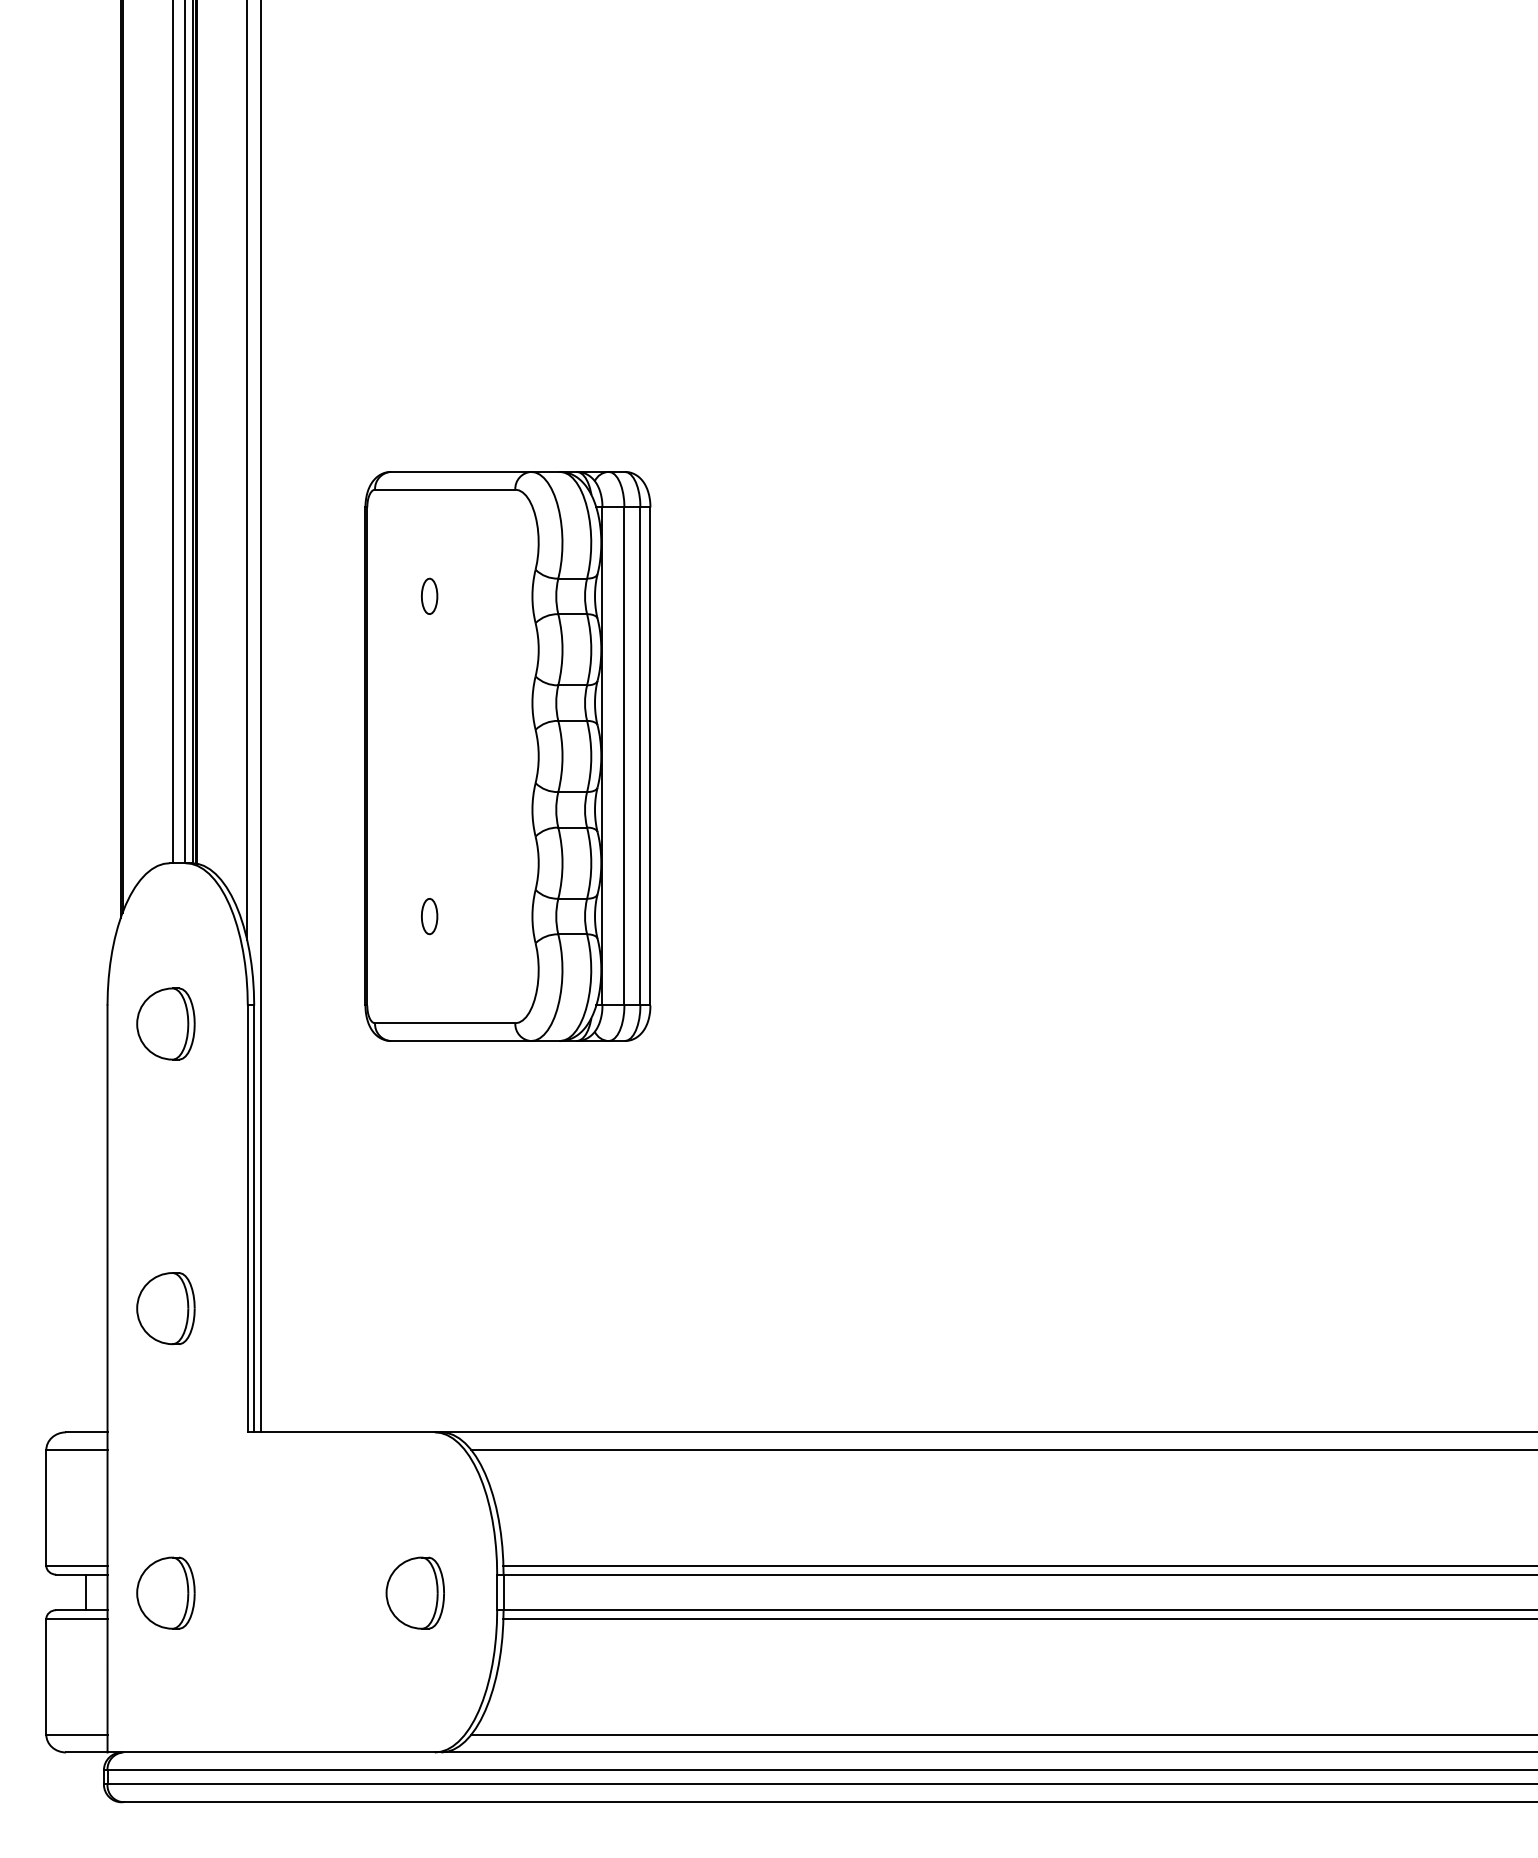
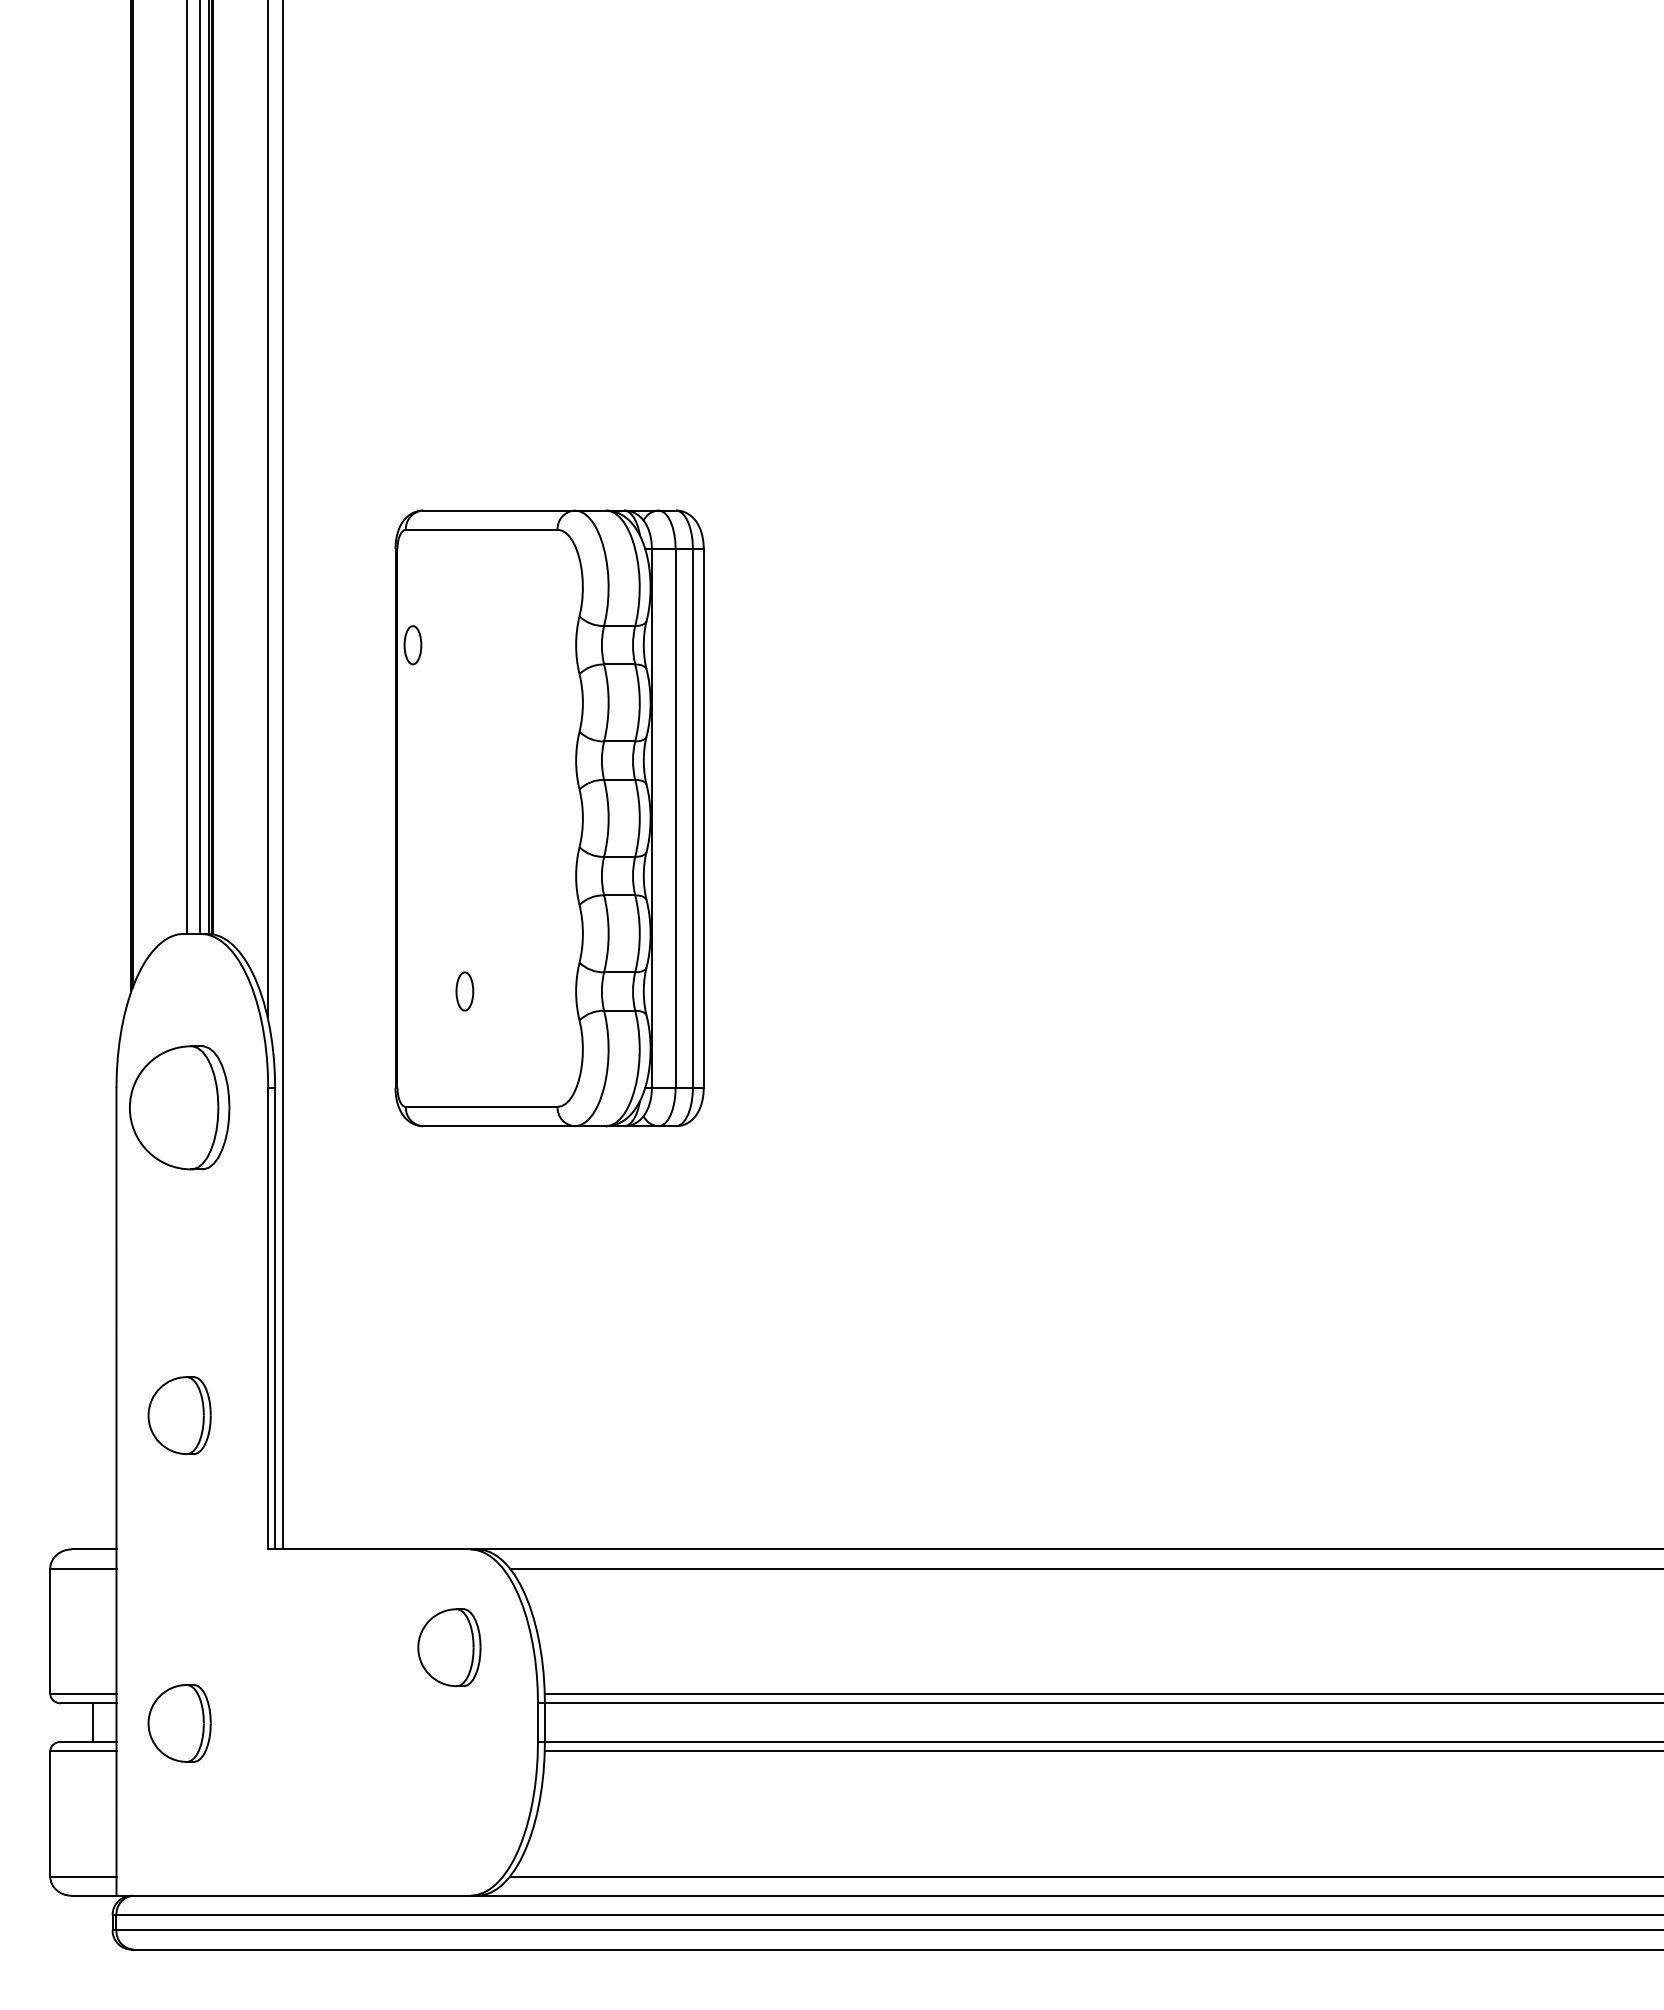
part: (429, 595) -> (412, 644), moved
part: (165, 1023) -> (179, 1107), size x1.6
part: (414, 1592) -> (448, 1646), moved

